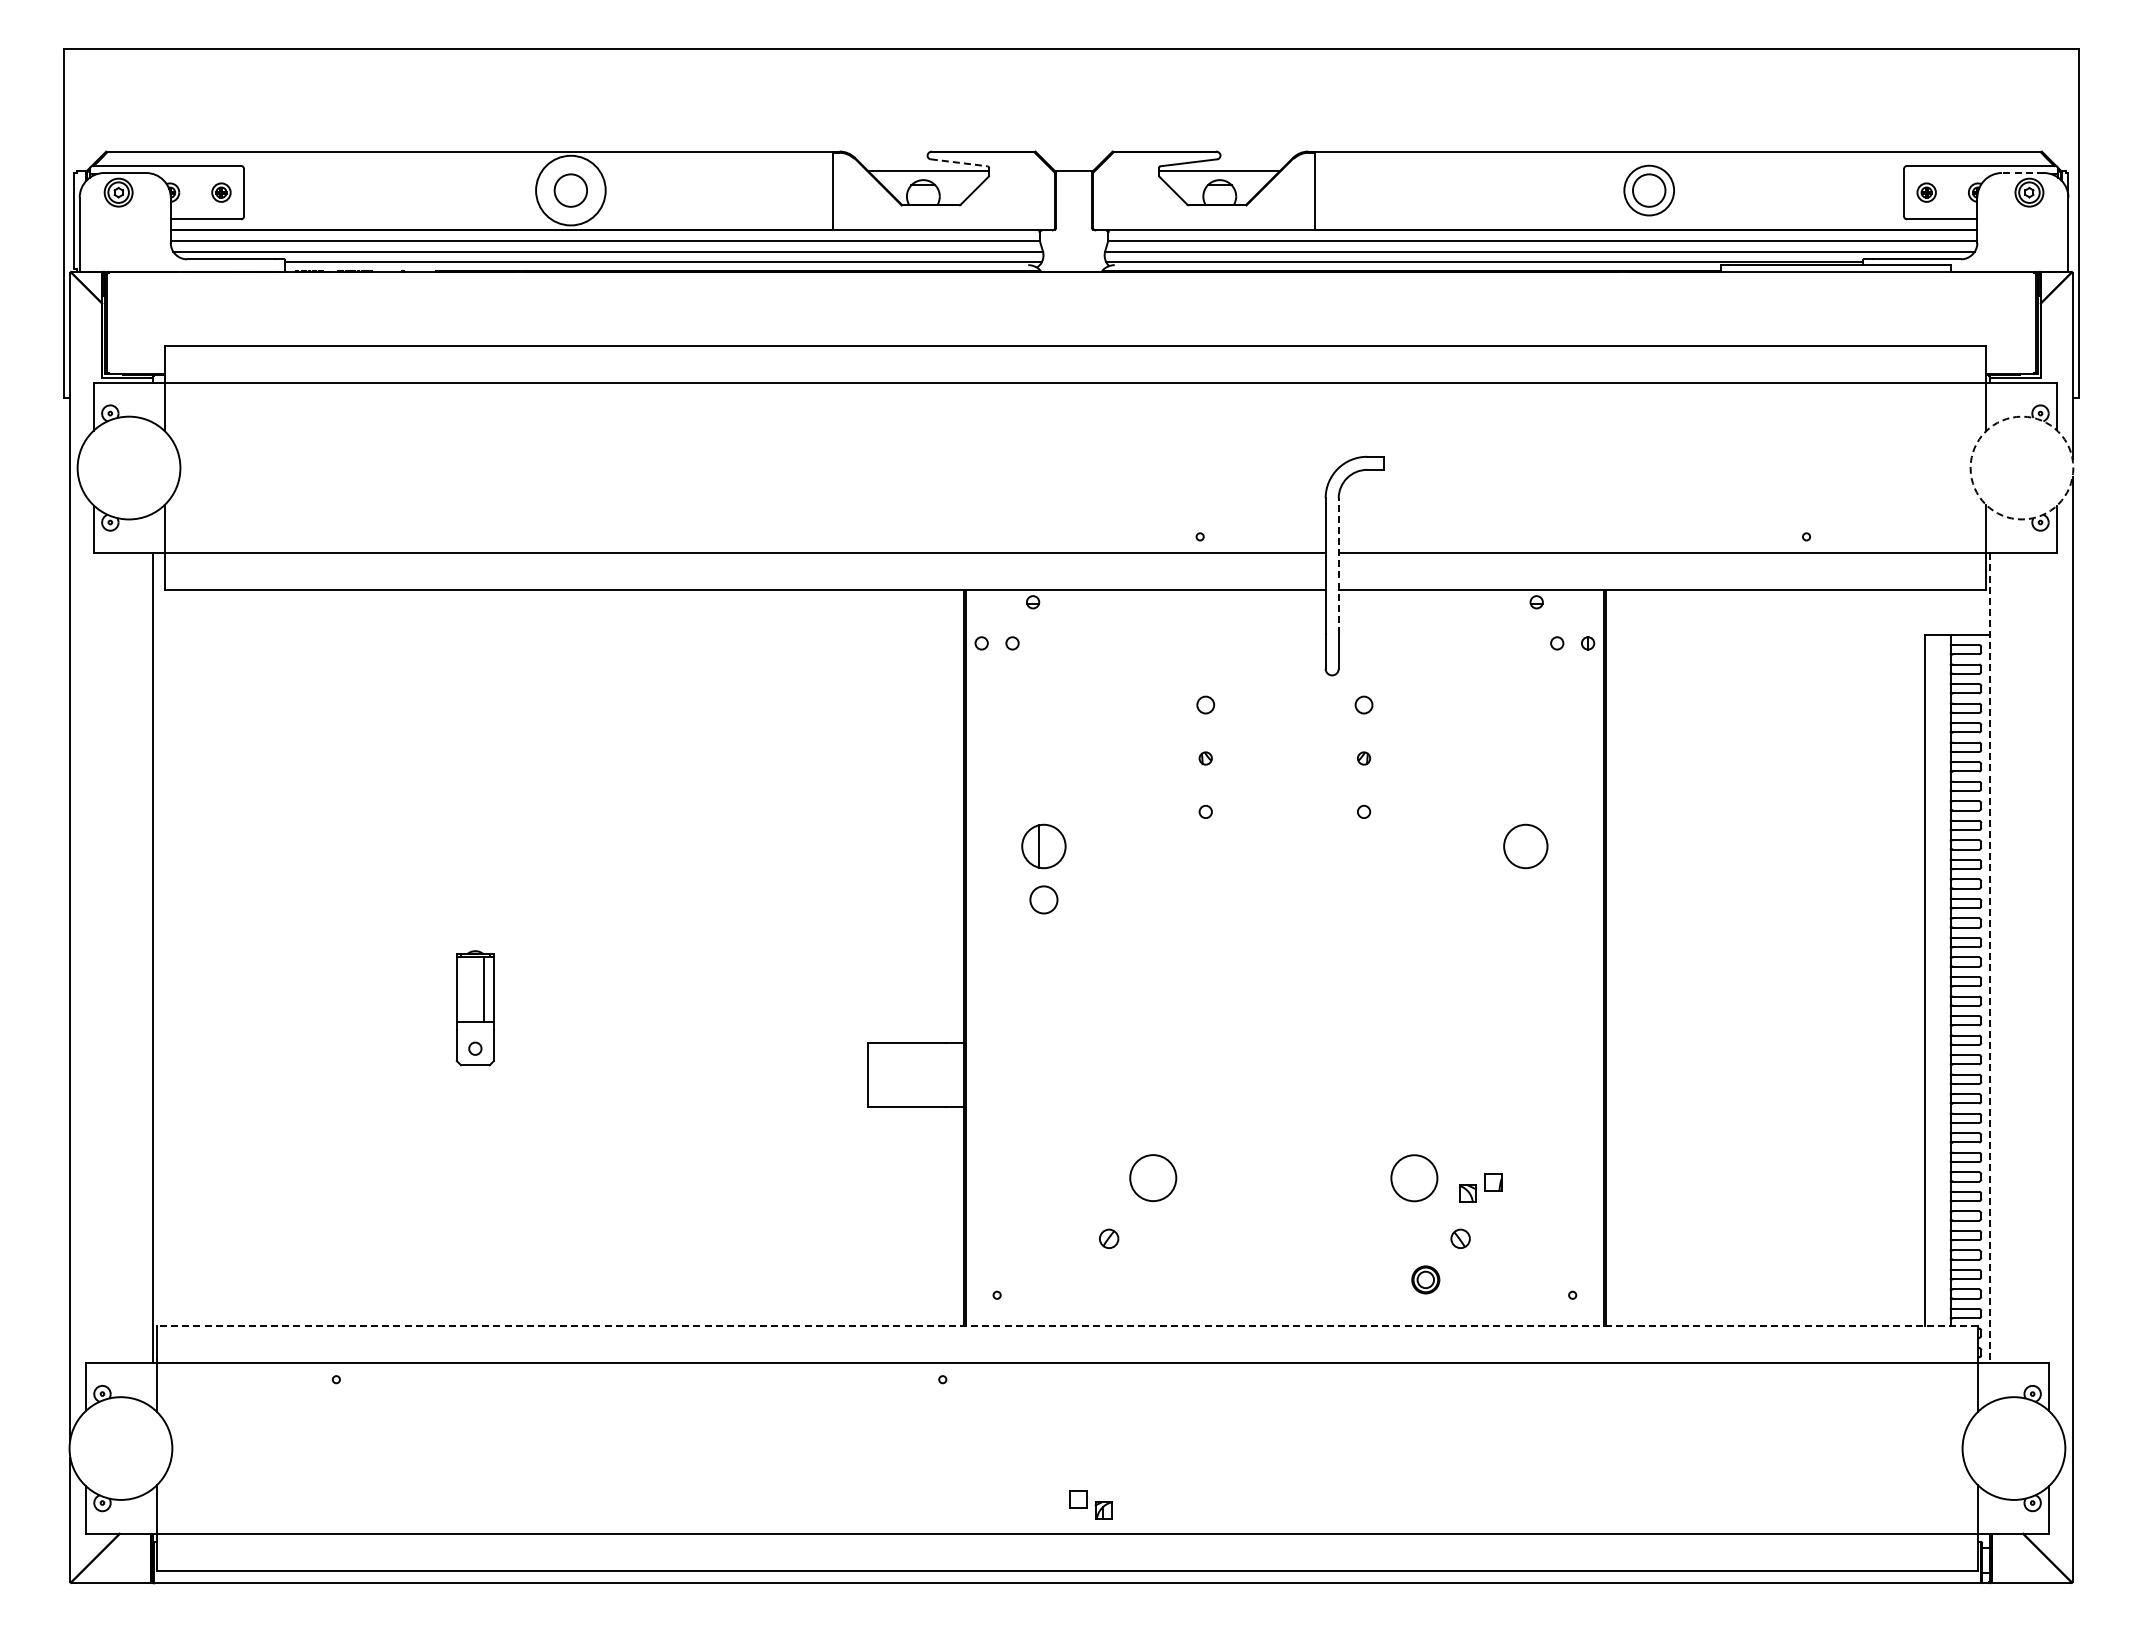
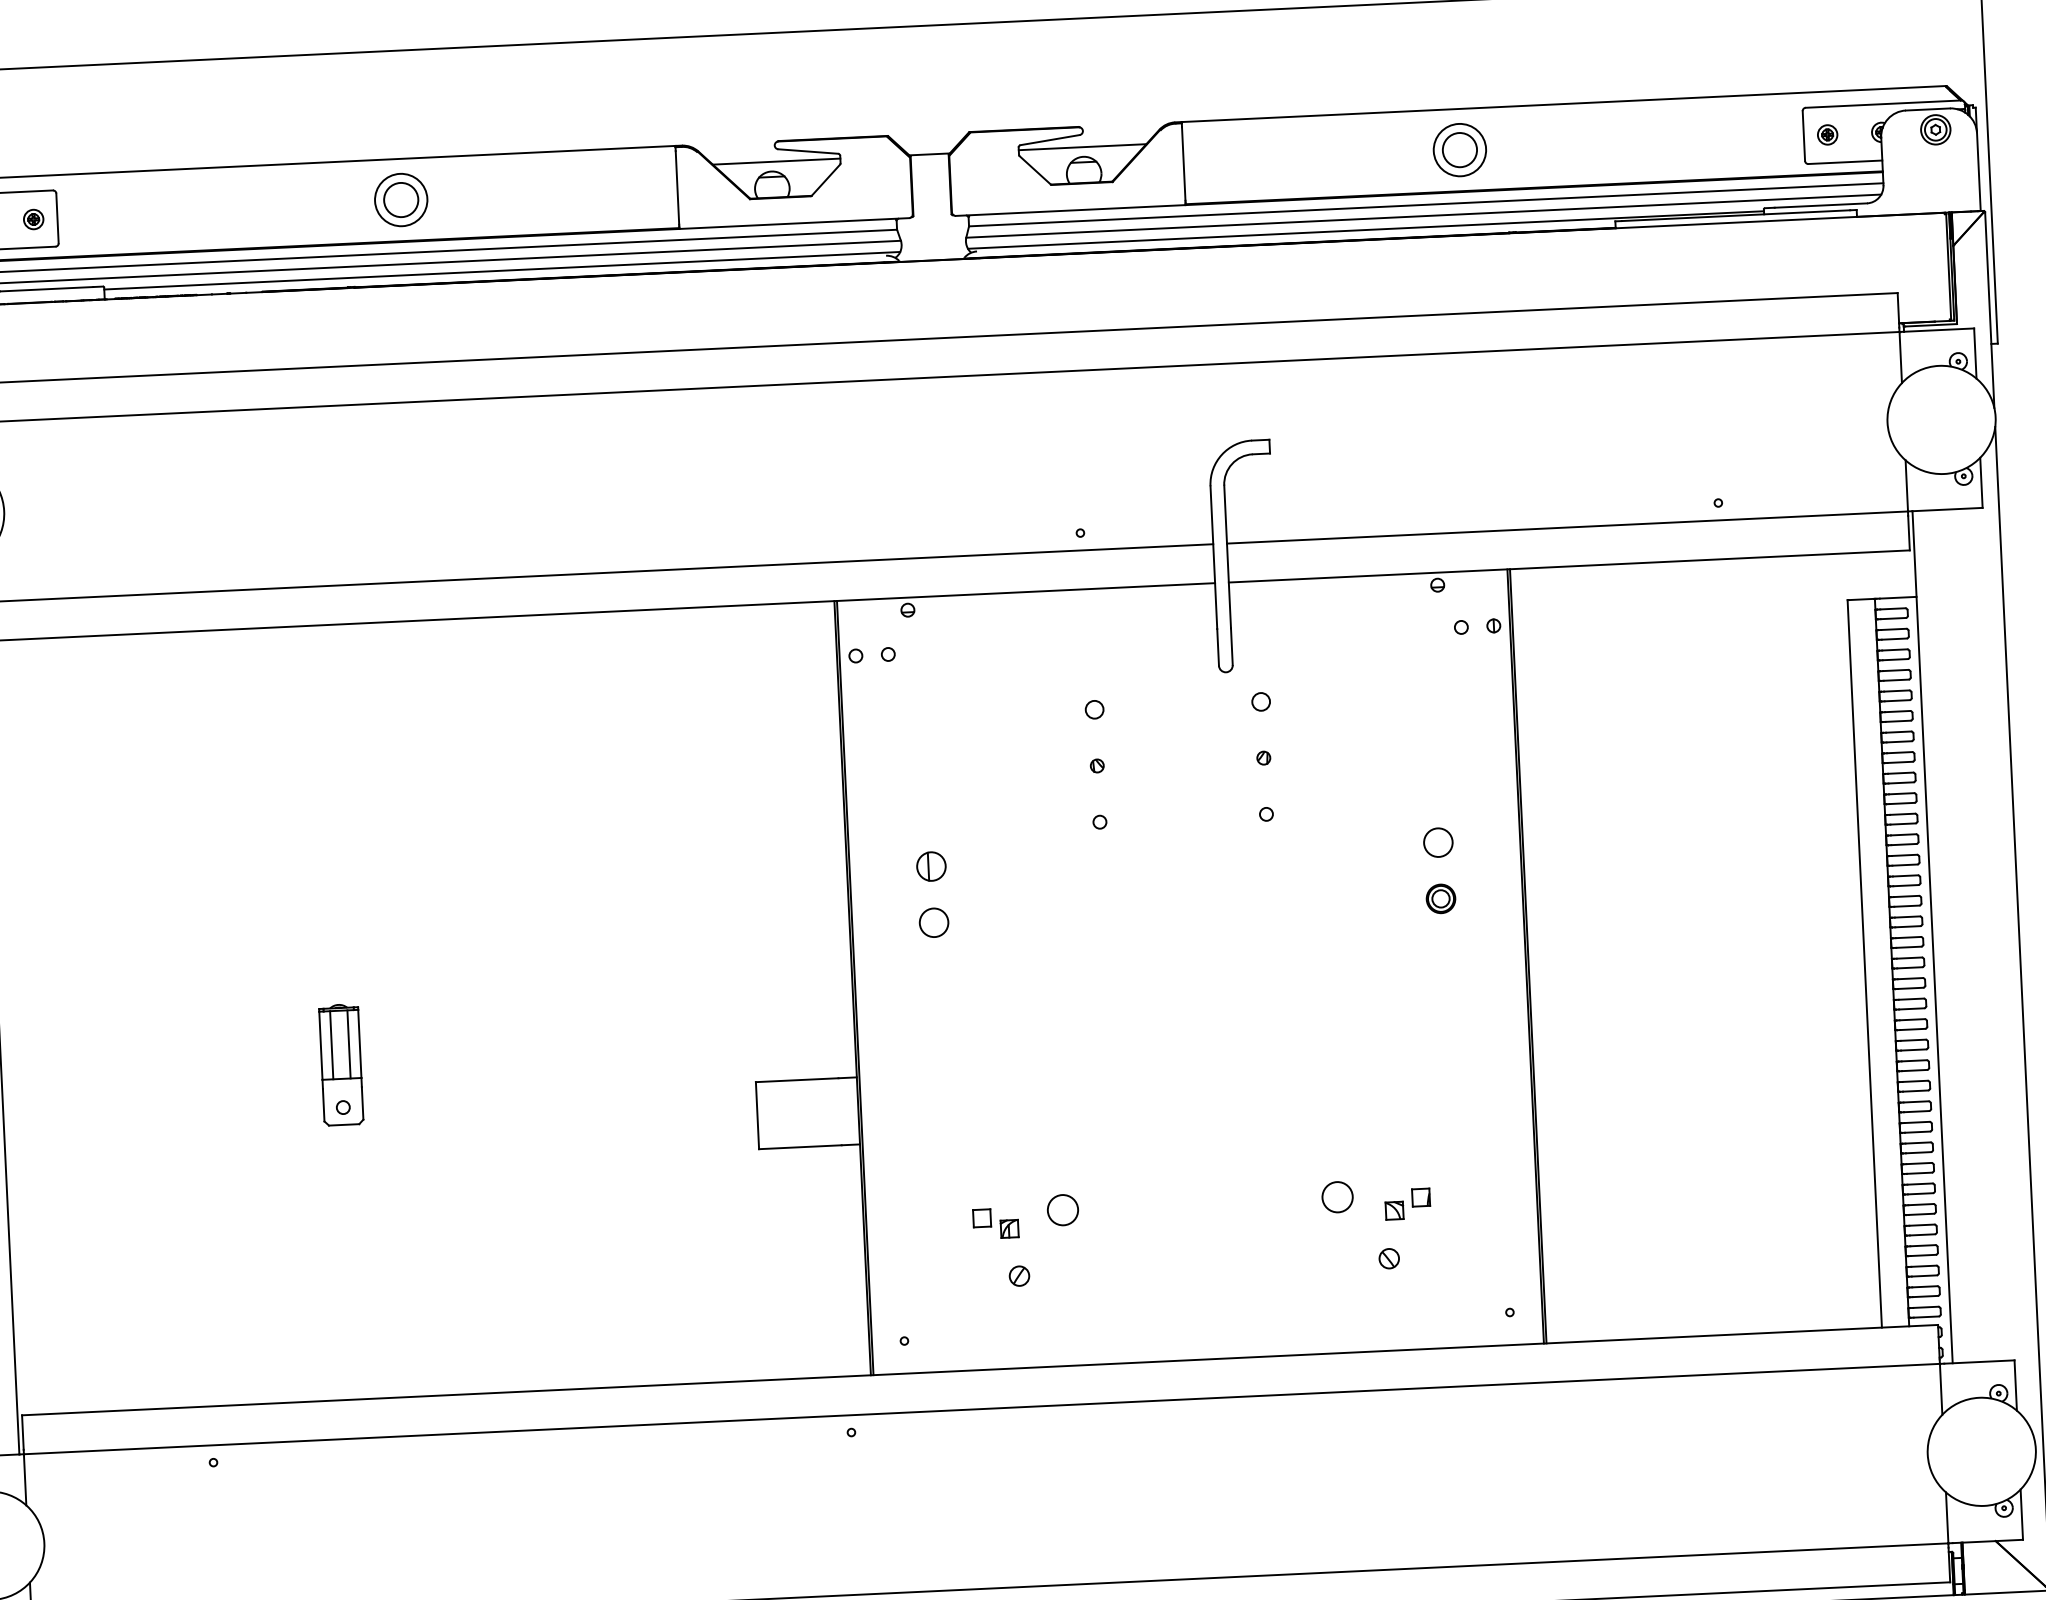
line: (959, 162) -> (808, 151), dashed -> solid
line: (2022, 173) -> (1927, 110), dashed -> solid
circle: (570, 190) -> (400, 199), size x0.71
part: (1648, 190) -> (1459, 150), moved
circle: (2021, 467) -> (1941, 419), dashed -> solid
line: (1338, 566) -> (1227, 557), dashed -> solid
part: (1043, 846) -> (930, 866), size x0.62
circle: (1525, 846) -> (1438, 842), size x0.62
line: (1990, 958) -> (1932, 937), dashed -> solid
line: (467, 988) -> (332, 1044), added
circle: (1414, 1177) -> (1337, 1196), size x0.62
circle: (1153, 1178) -> (1063, 1210), size x0.62
part: (1425, 1279) -> (1440, 898), moved
line: (1067, 1326) -> (980, 1370), dashed -> solid
part: (1090, 1504) -> (995, 1223), moved

